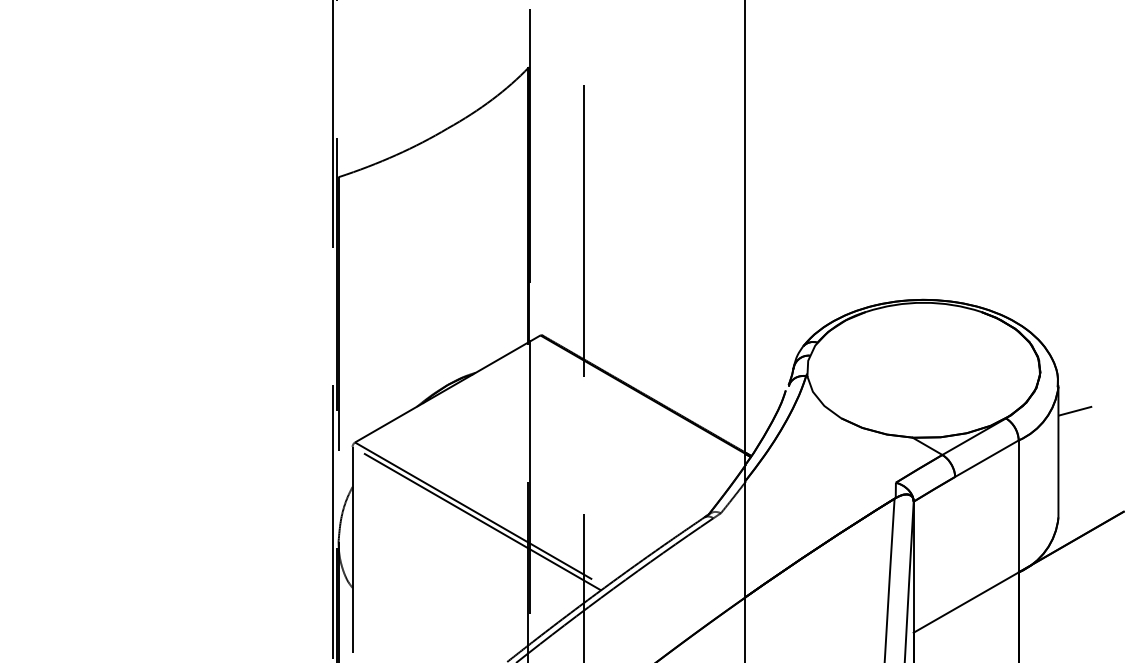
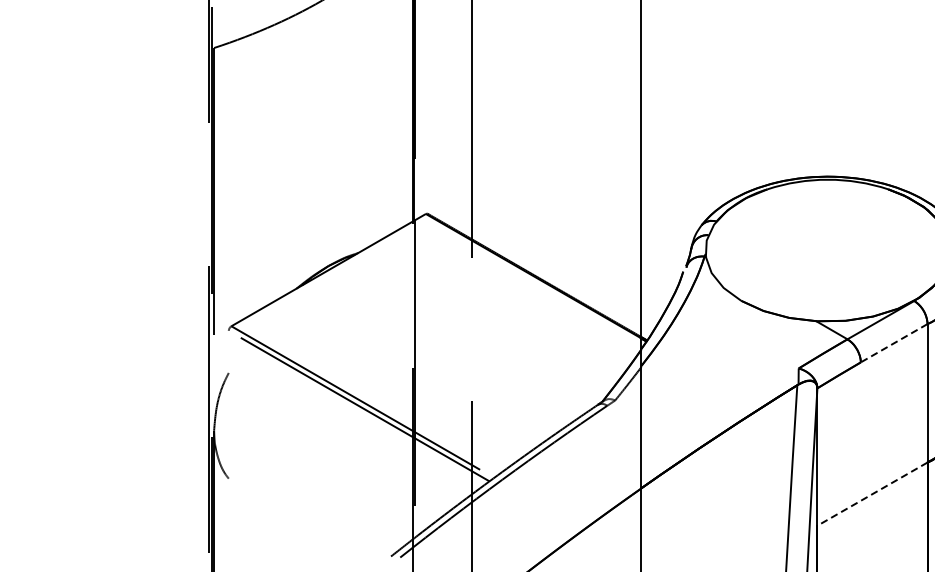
line: (986, 458) -> (893, 343), solid -> dashed
line: (352, 549) -> (228, 438), removed
line: (966, 602) -> (872, 494), solid -> dashed

